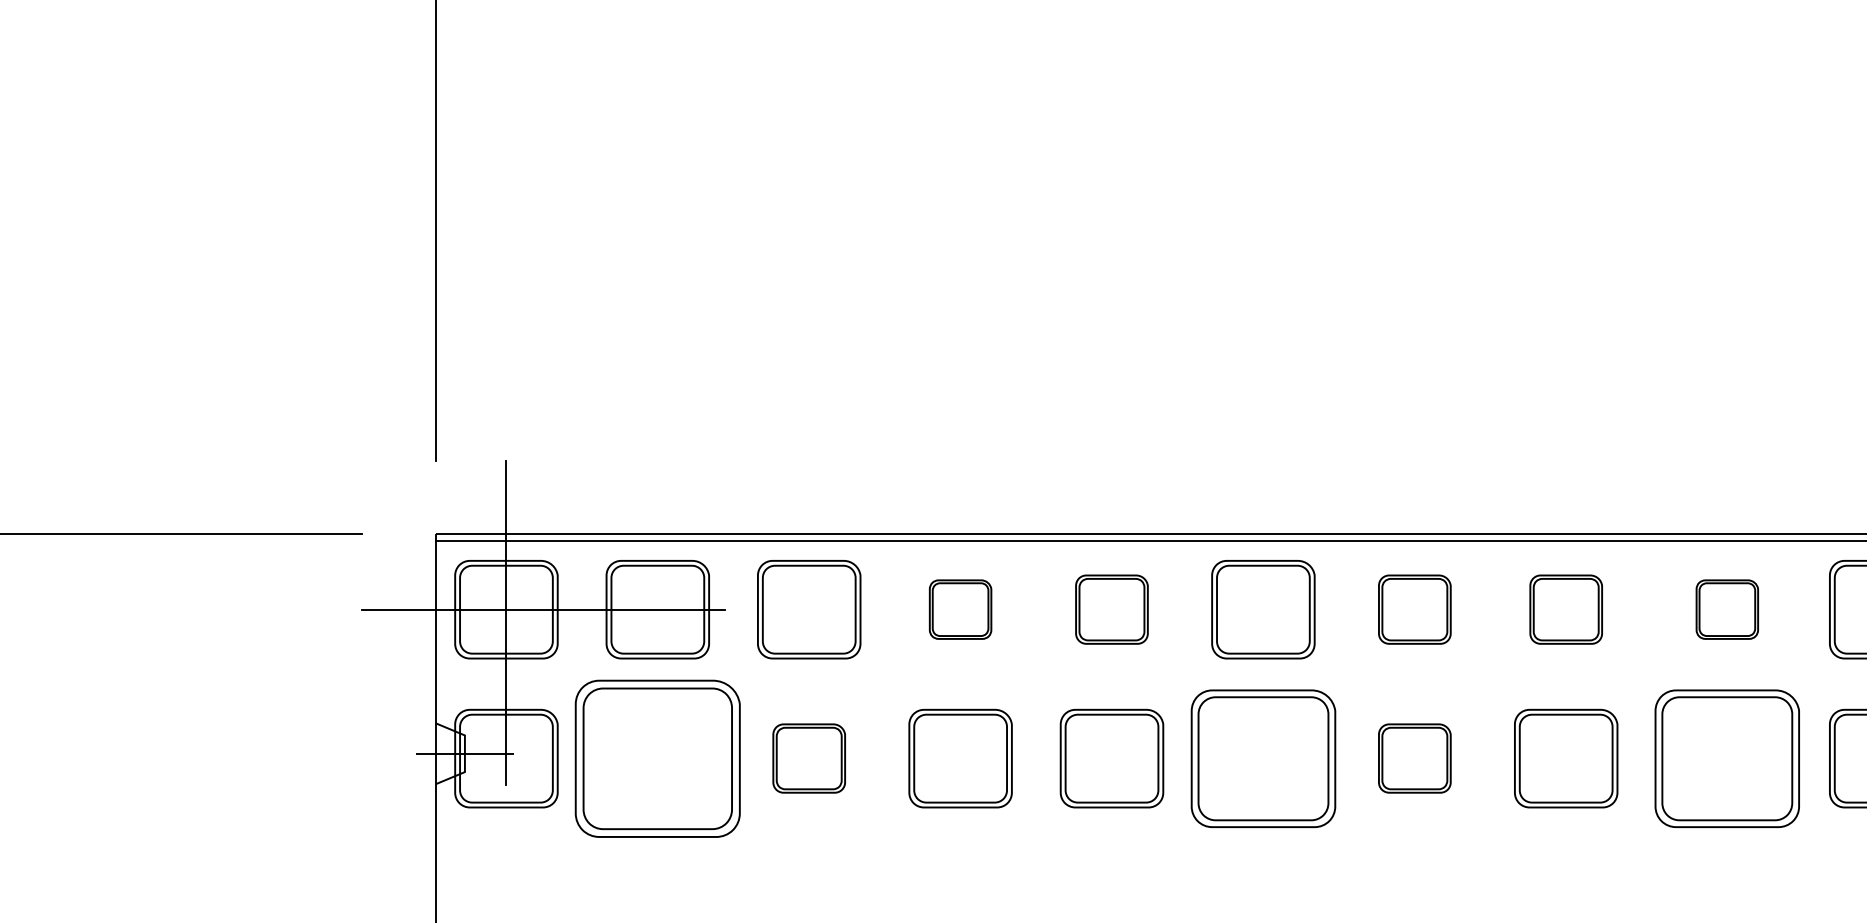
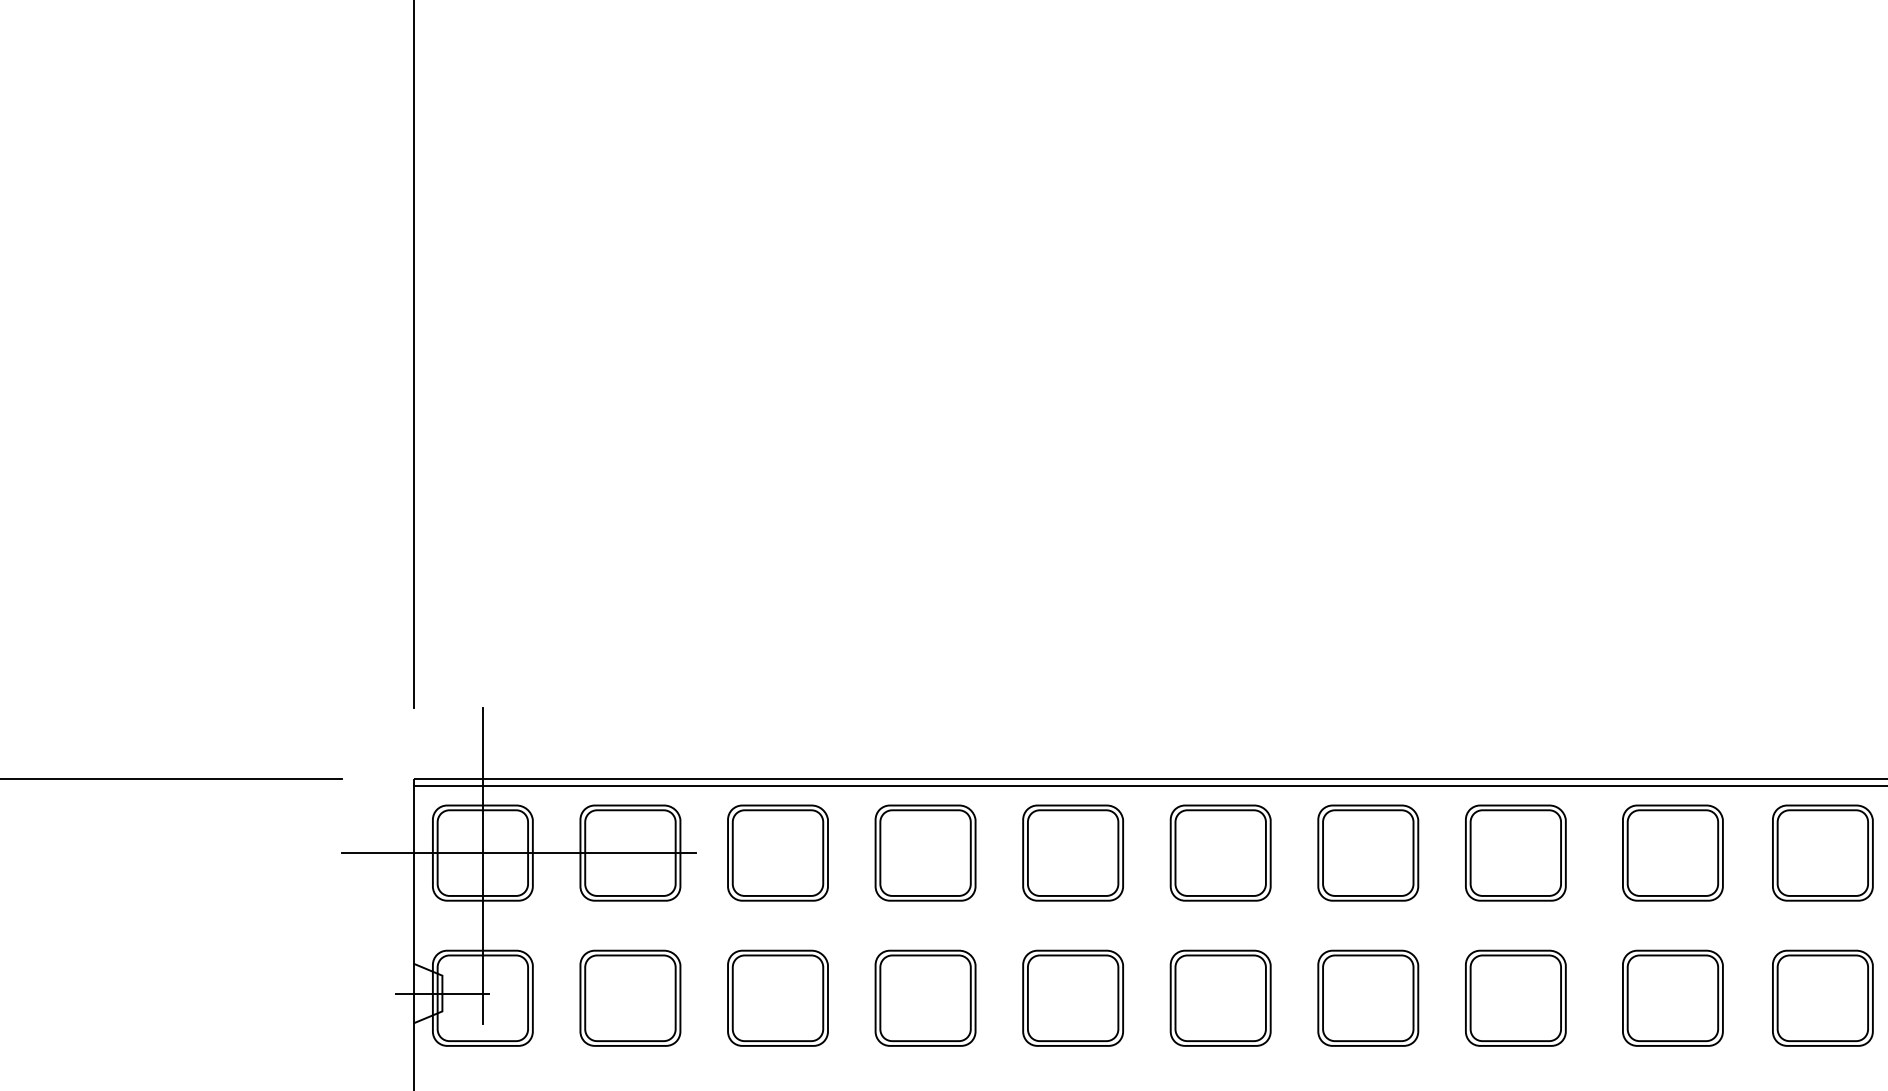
part: (960, 609) -> (925, 852), size x1.67
part: (1111, 609) -> (1072, 852), size x1.43
part: (1415, 609) -> (1368, 852), size x1.43
part: (1565, 609) -> (1515, 852), size x1.43
part: (1726, 609) -> (1672, 852), size x1.67
part: (657, 757) -> (630, 997), size x0.62
part: (808, 757) -> (777, 997), size x1.43
part: (1263, 757) -> (1220, 997), size x0.71
part: (1415, 757) -> (1368, 997), size x1.43
part: (1726, 757) -> (1672, 997), size x0.71

